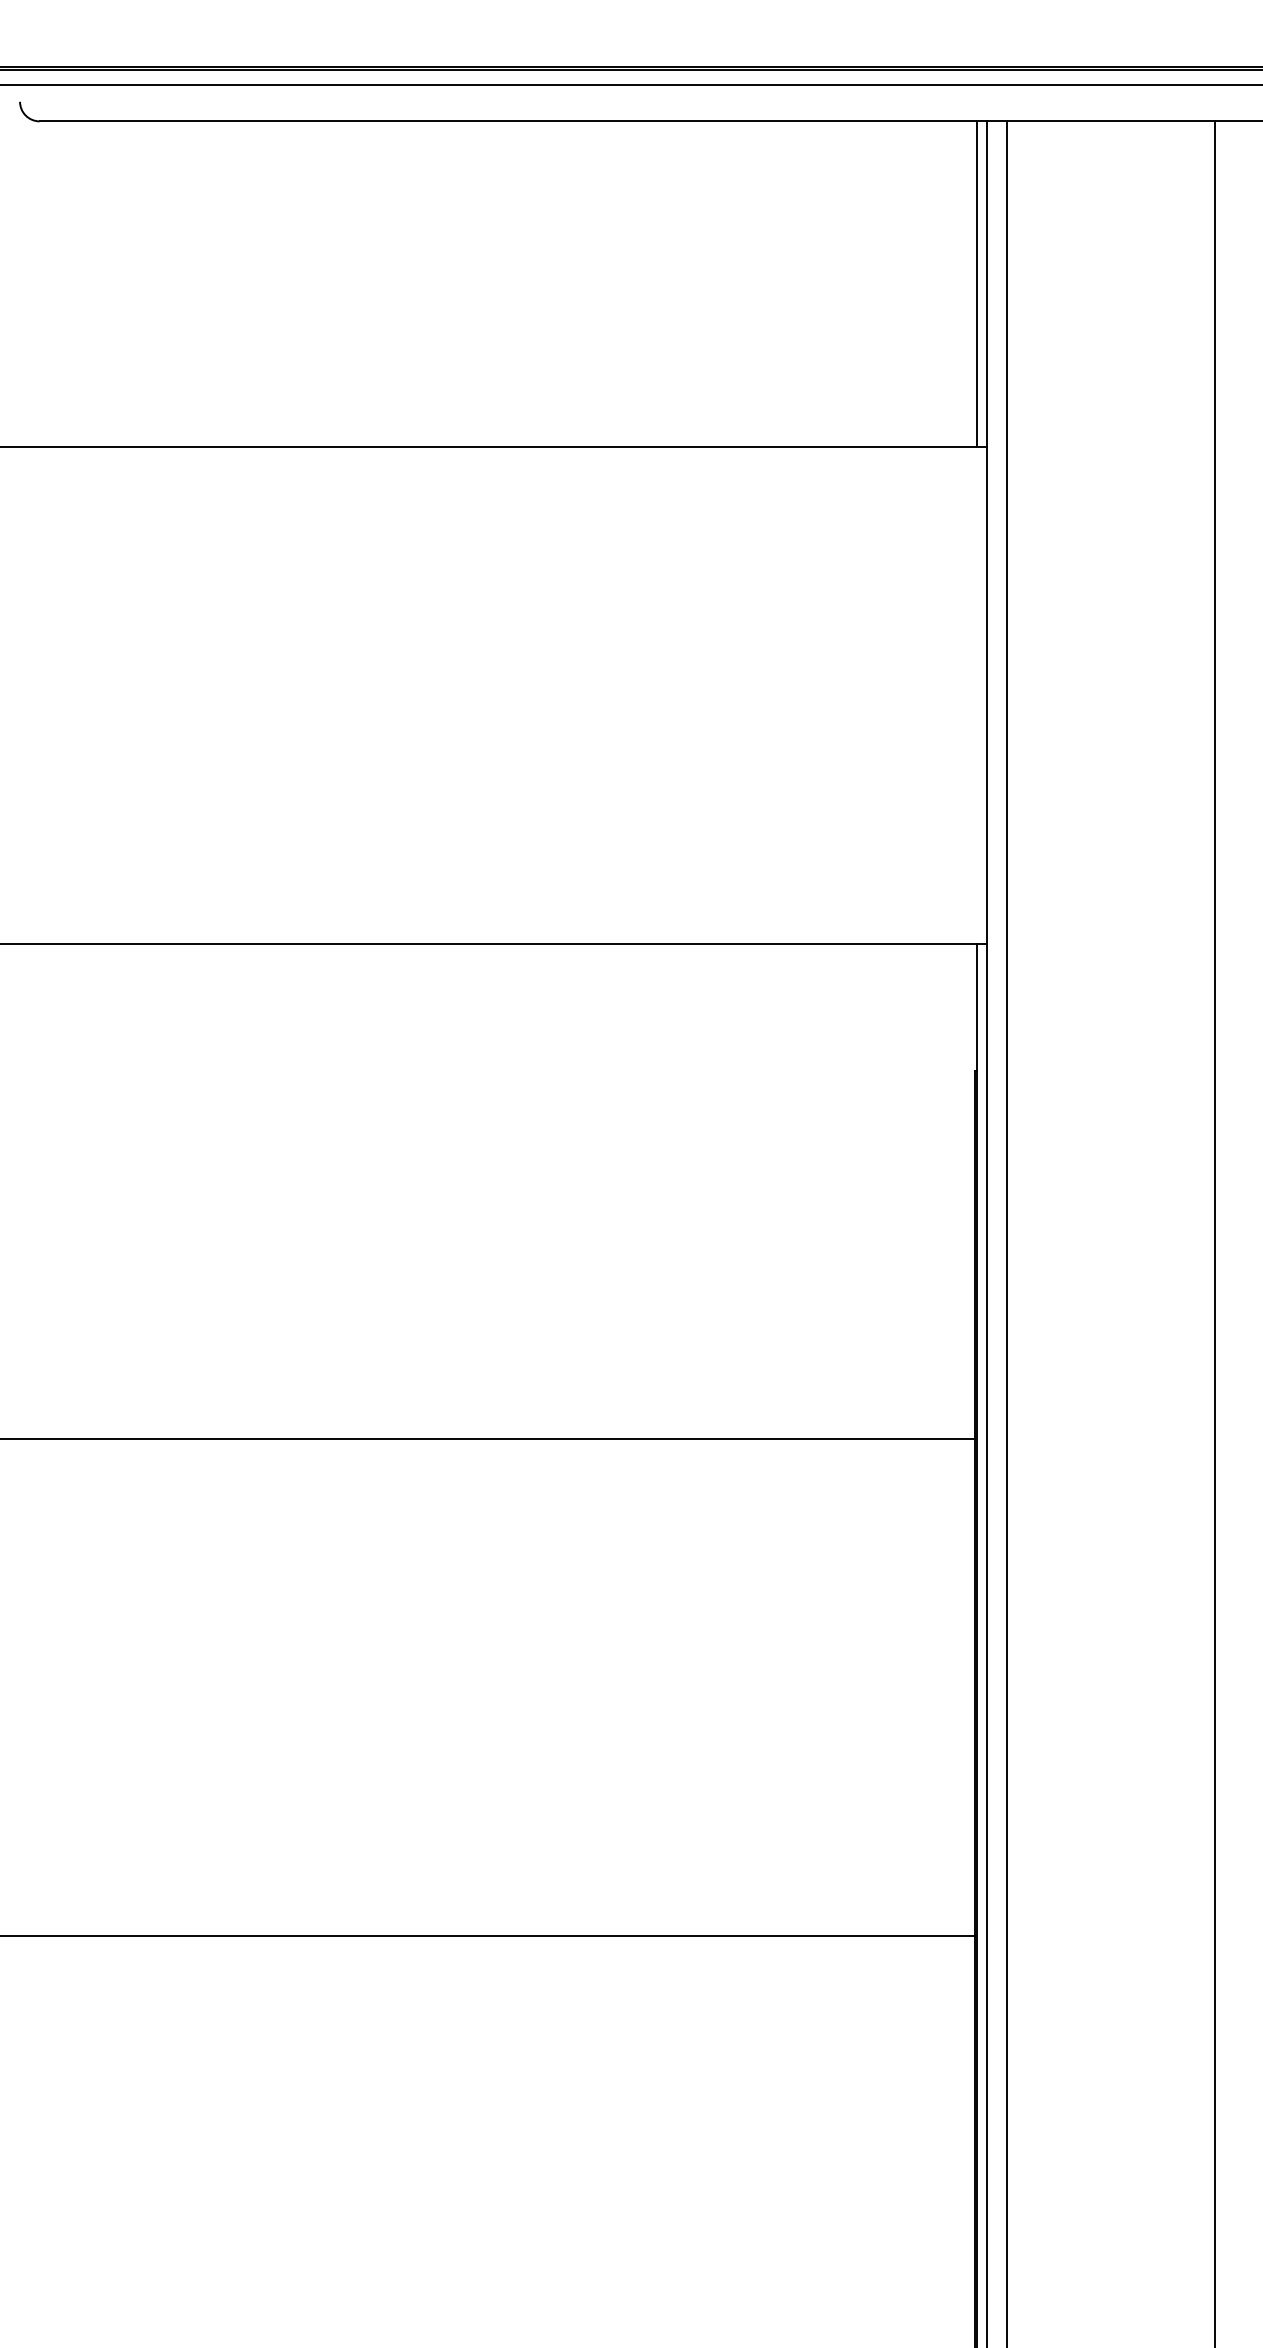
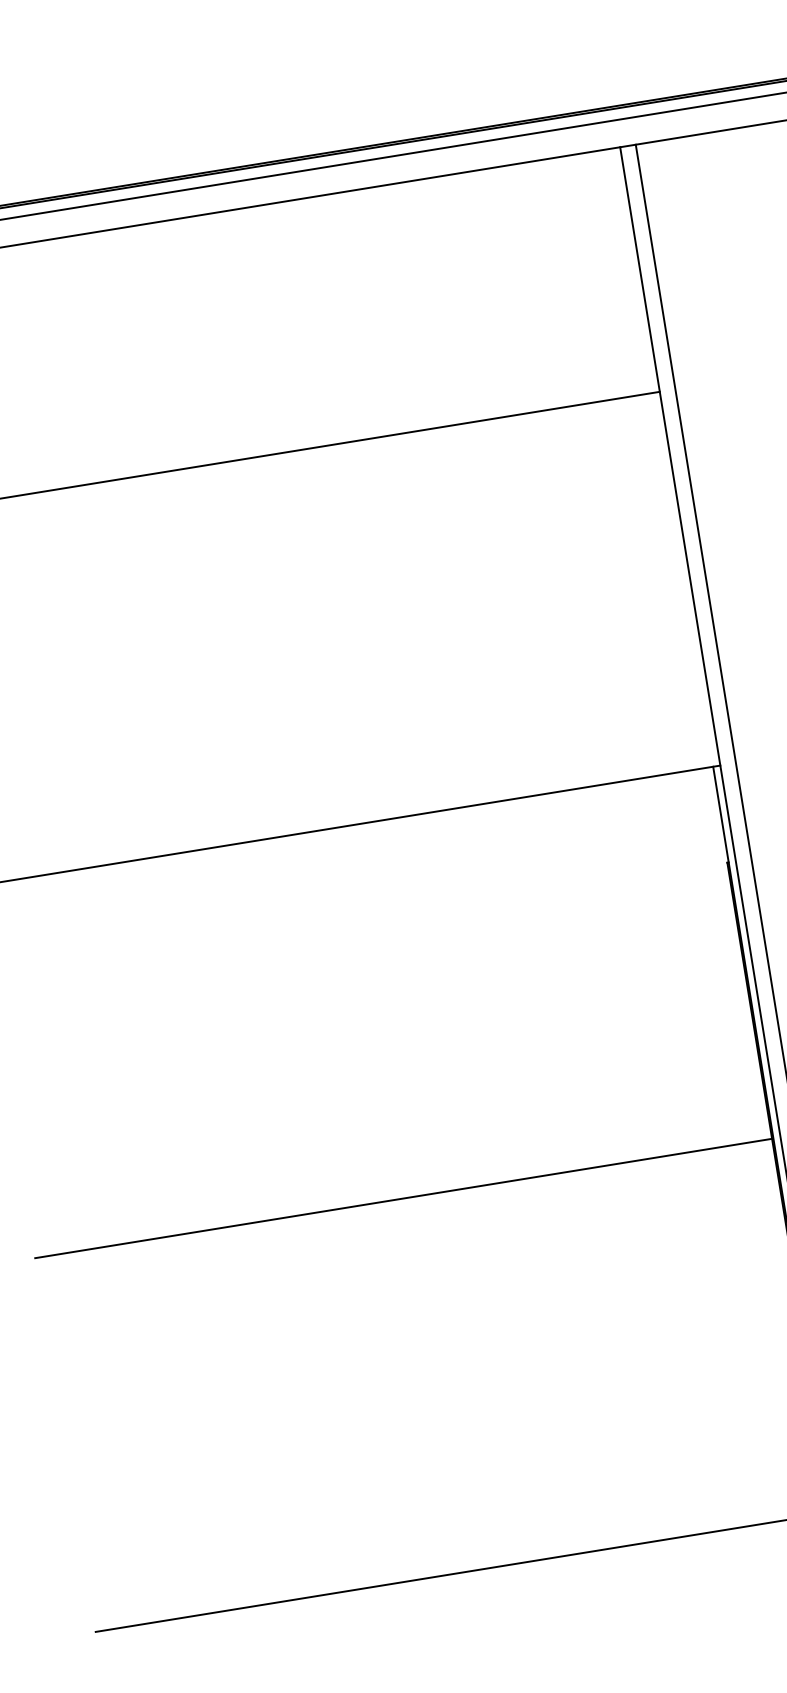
line: (977, 283) -> (633, 270), removed

